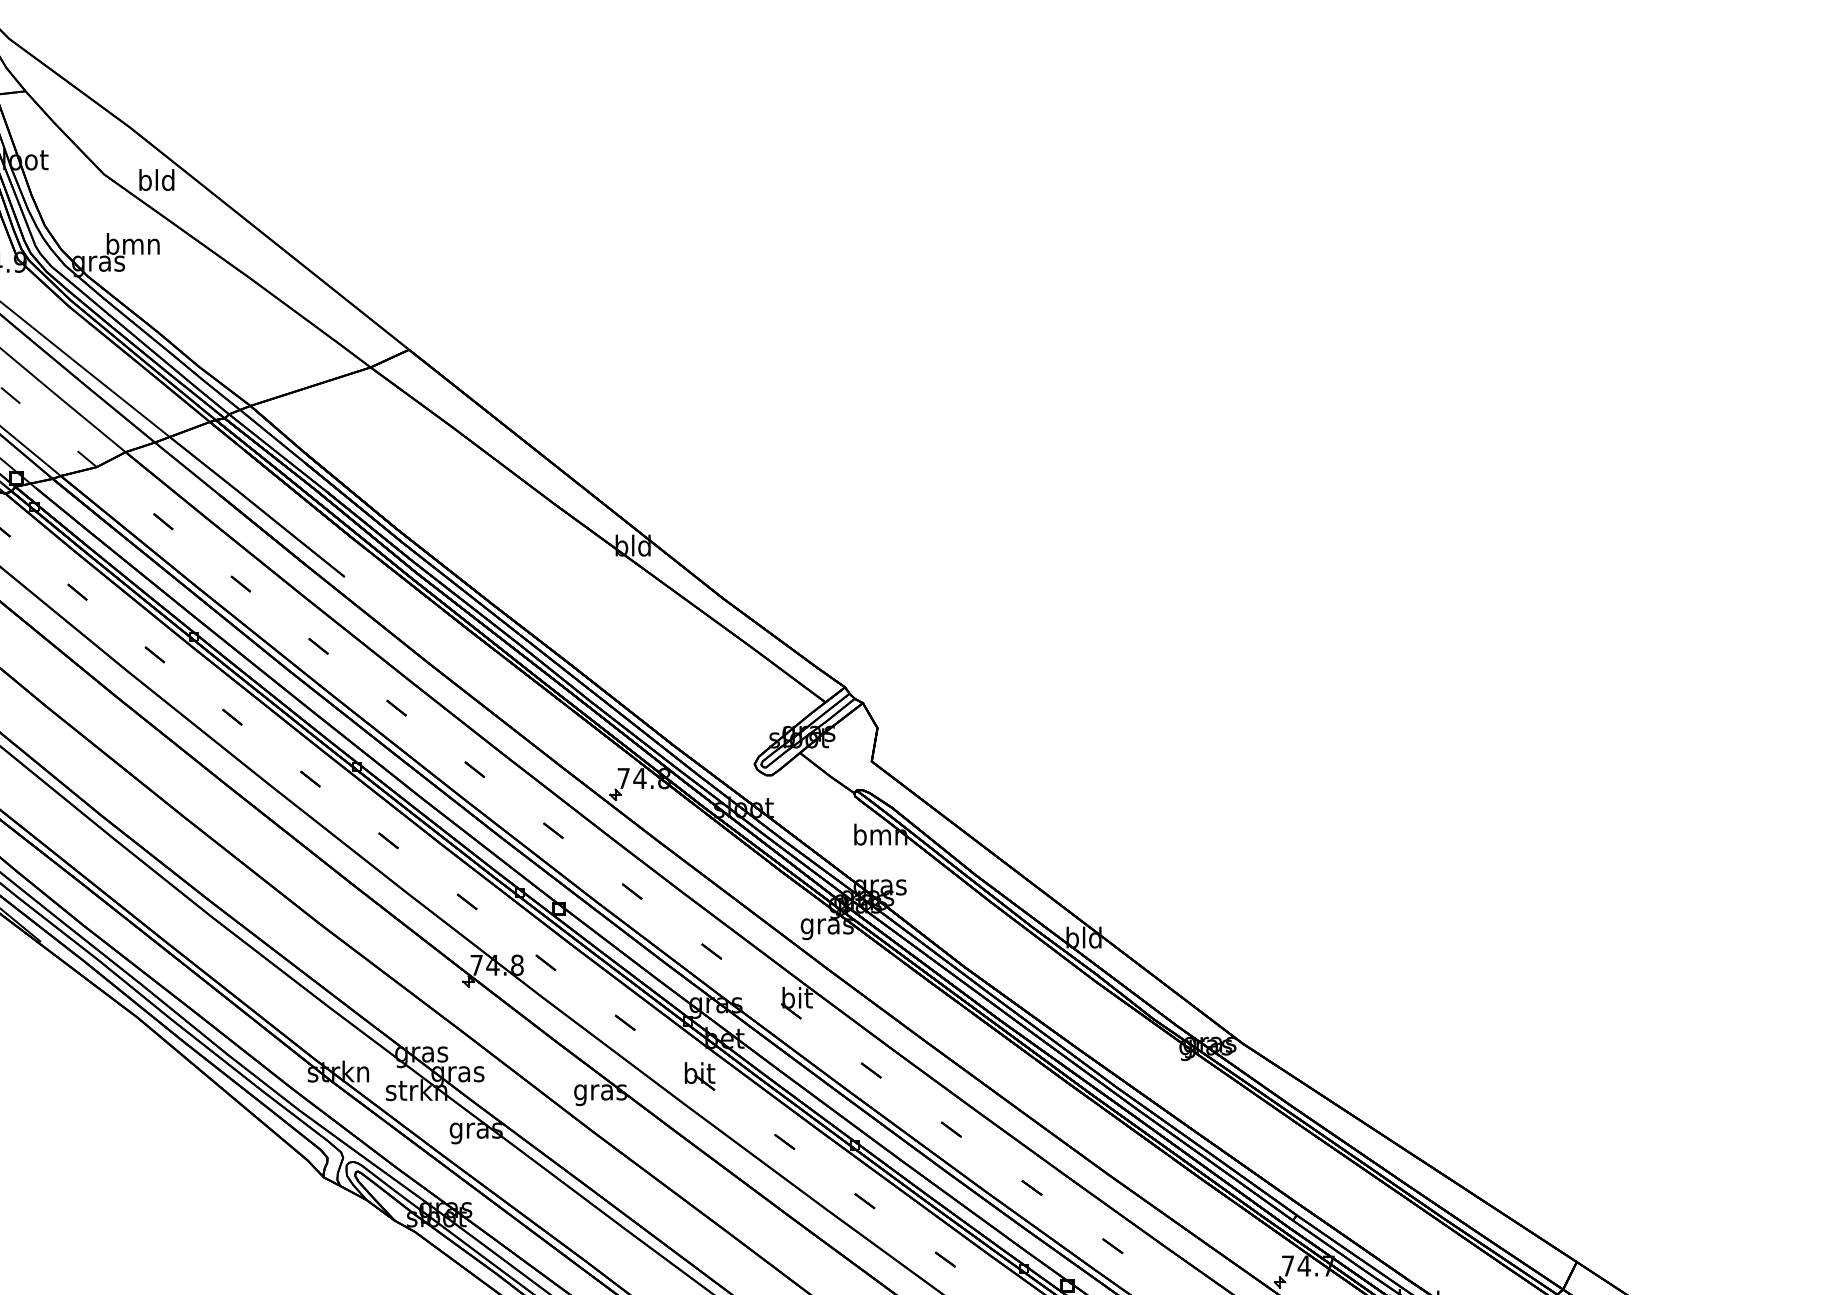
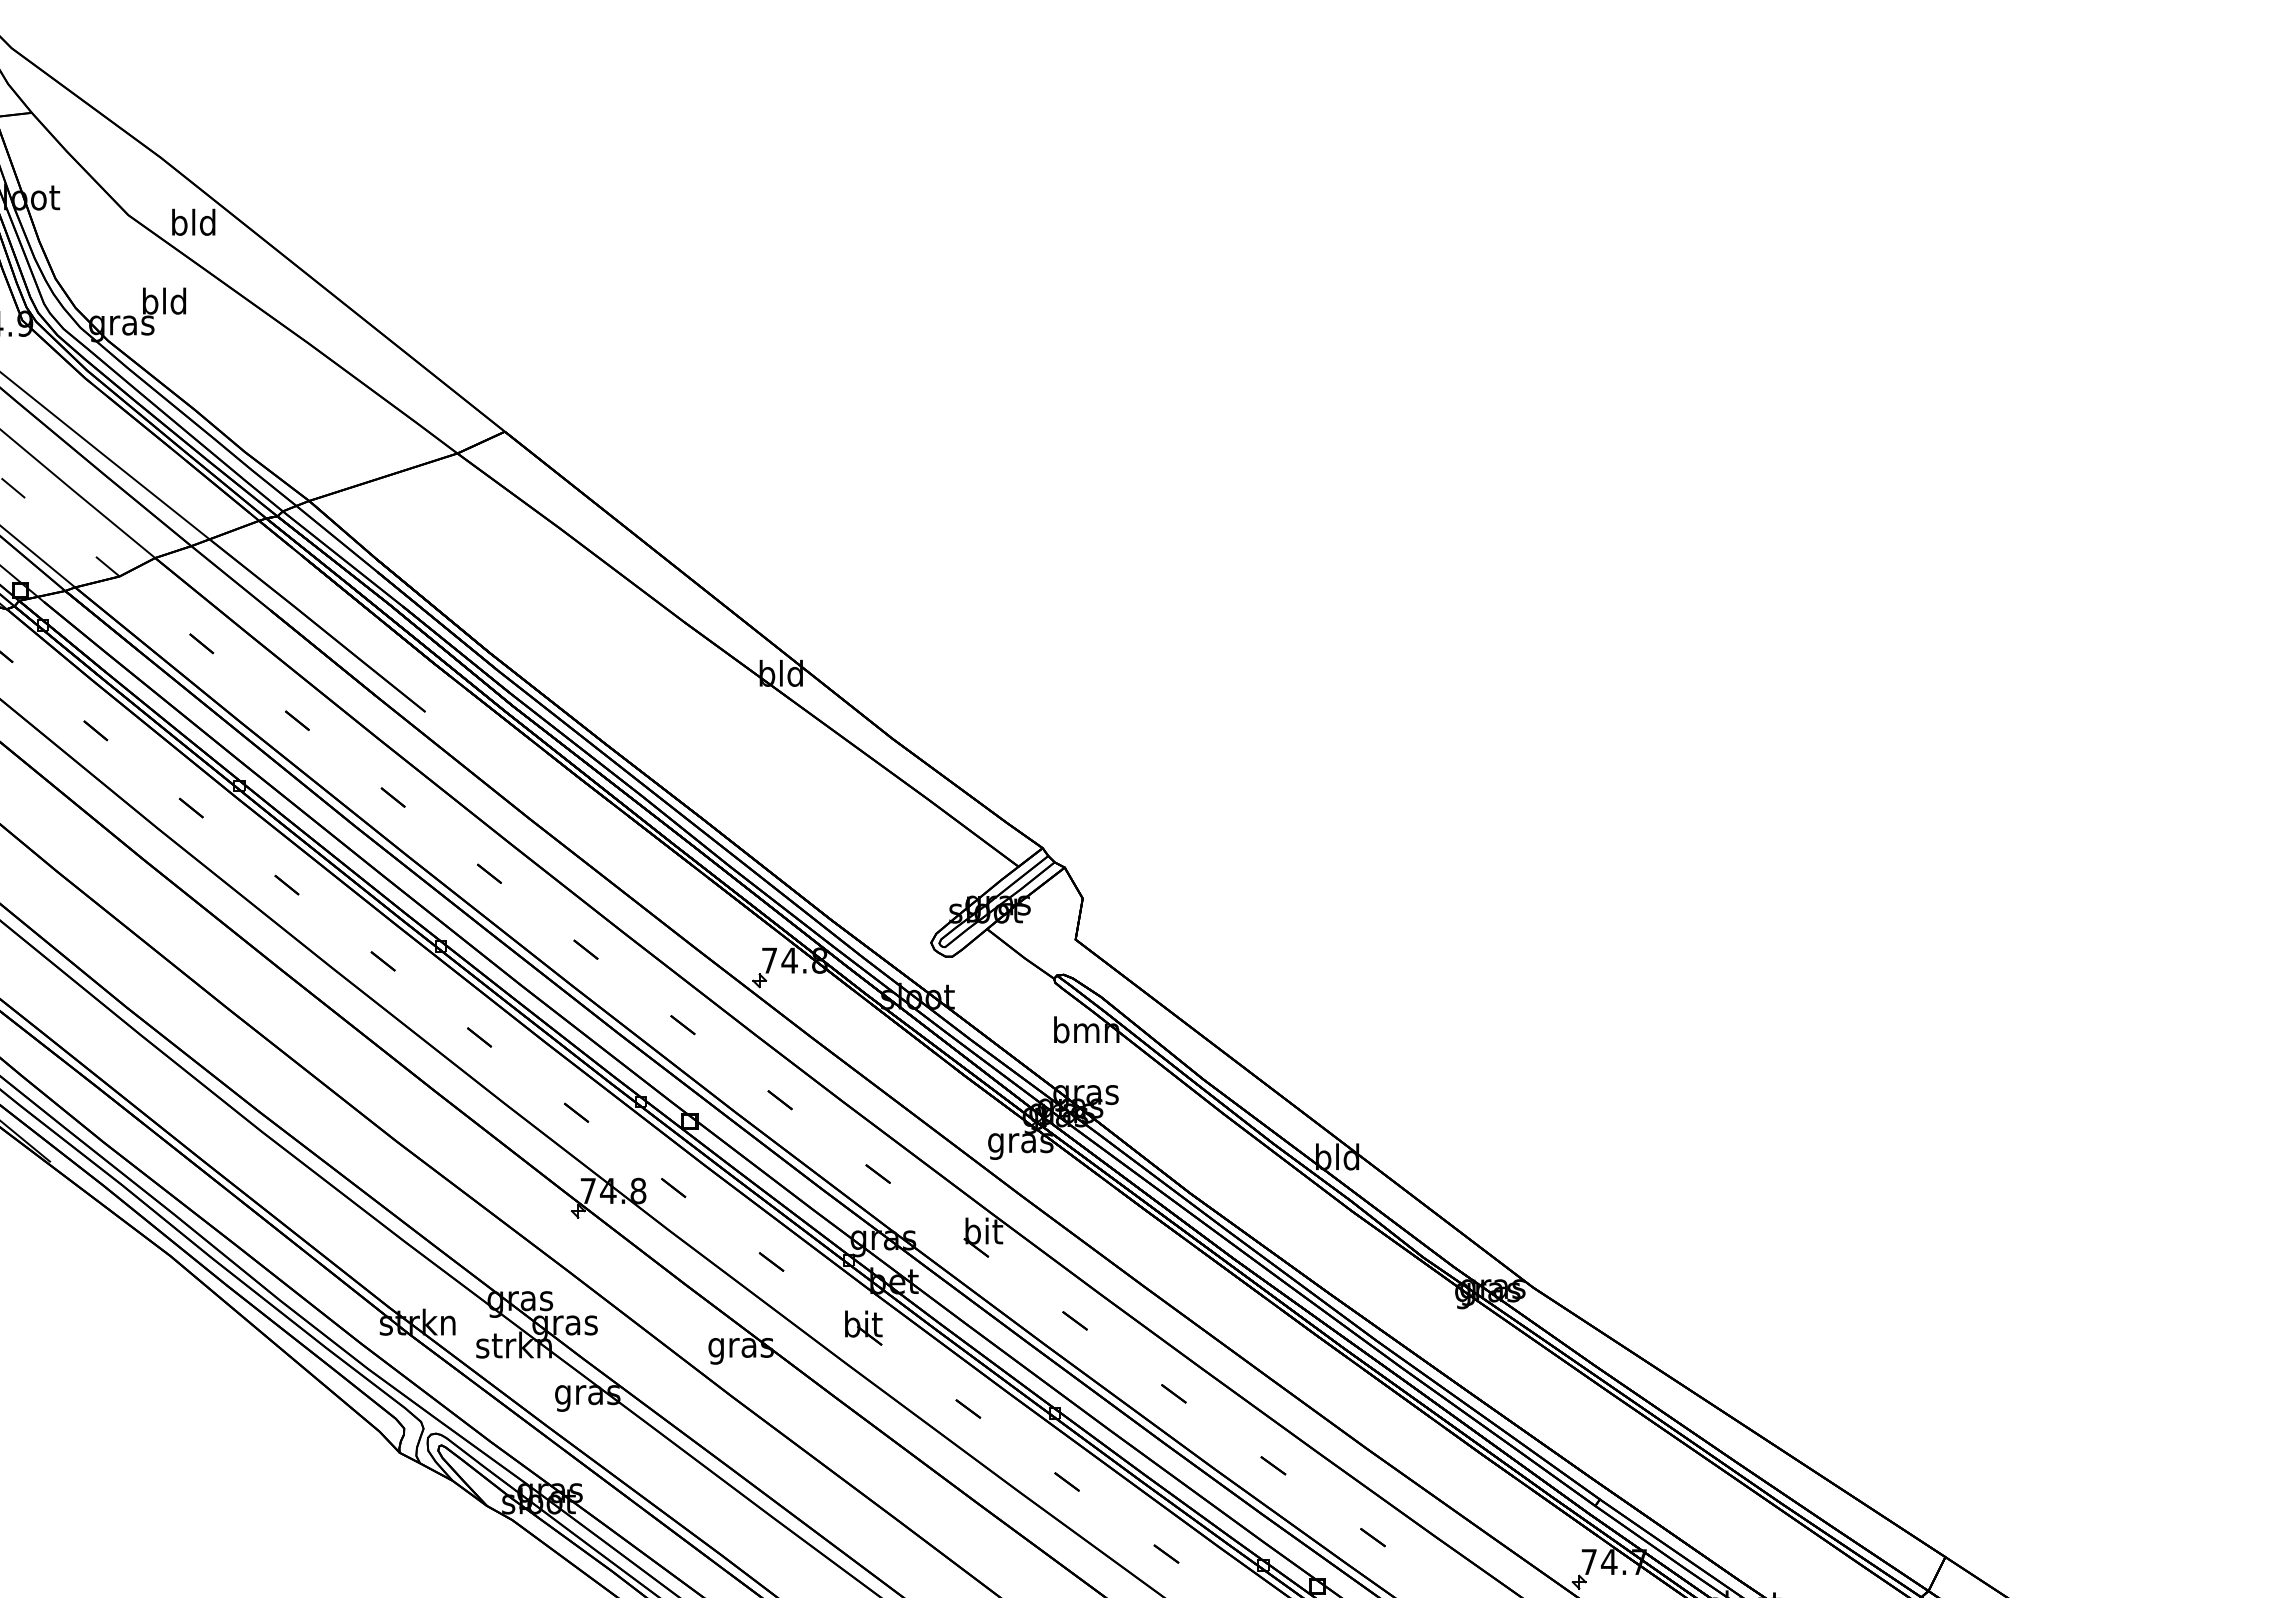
text: (133, 243) -> (164, 300), bmn -> bld

